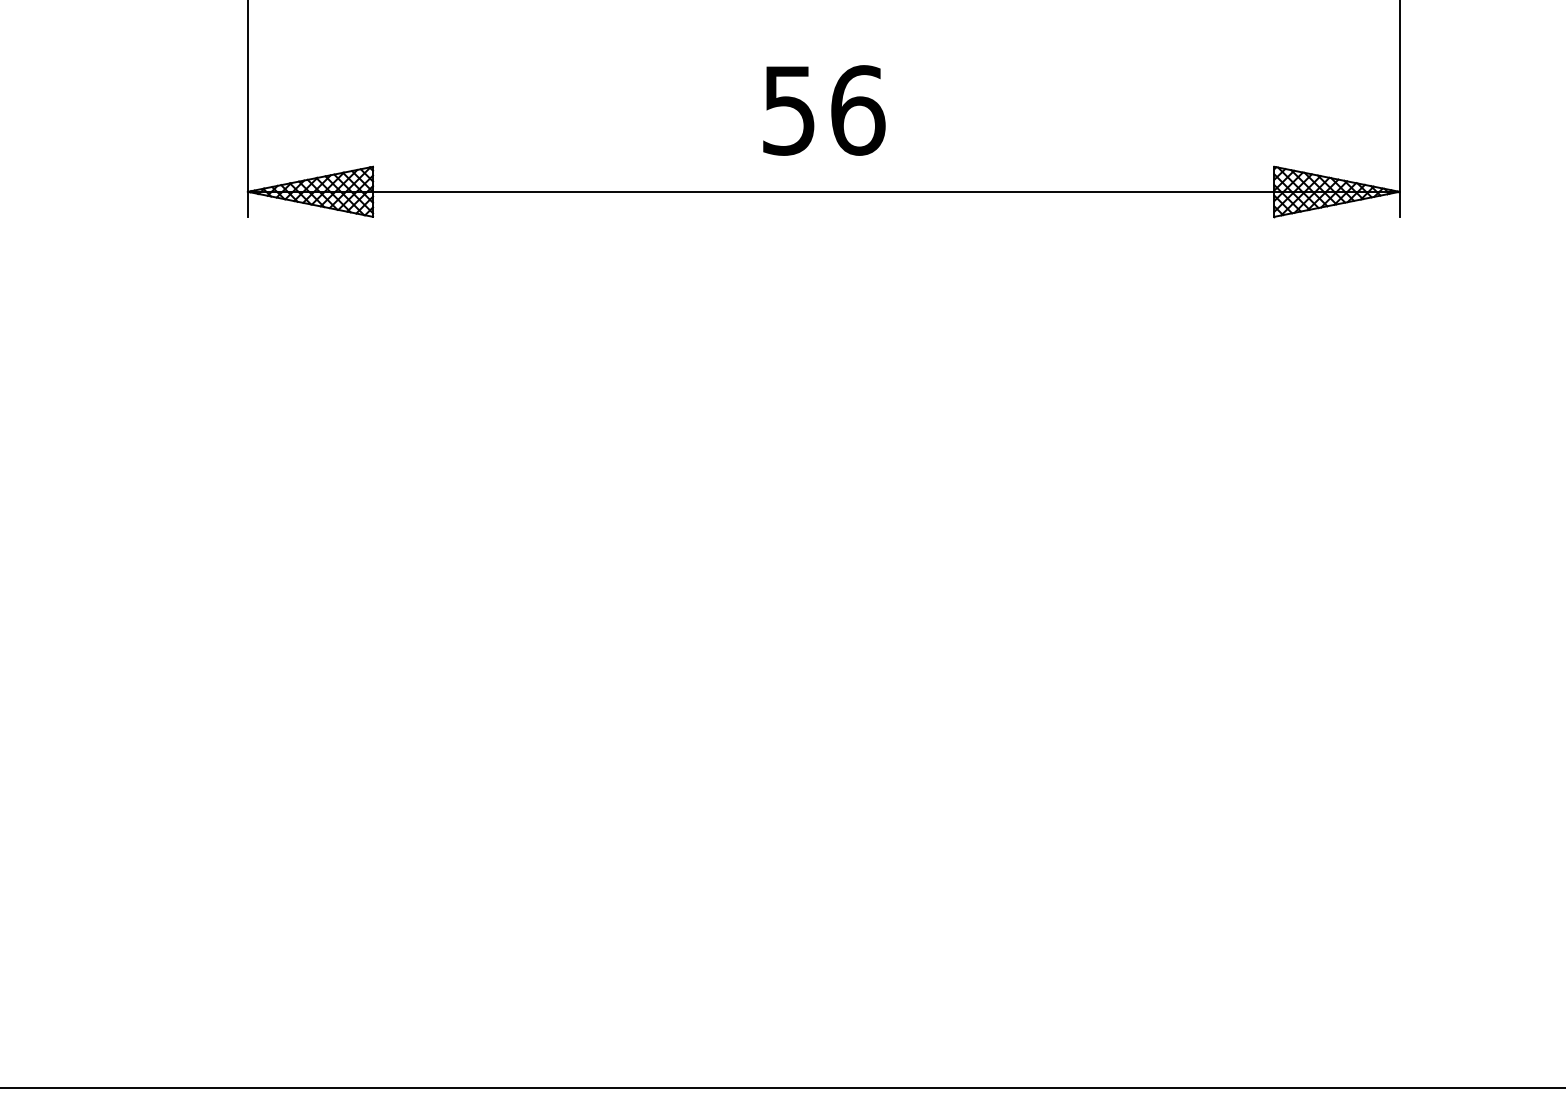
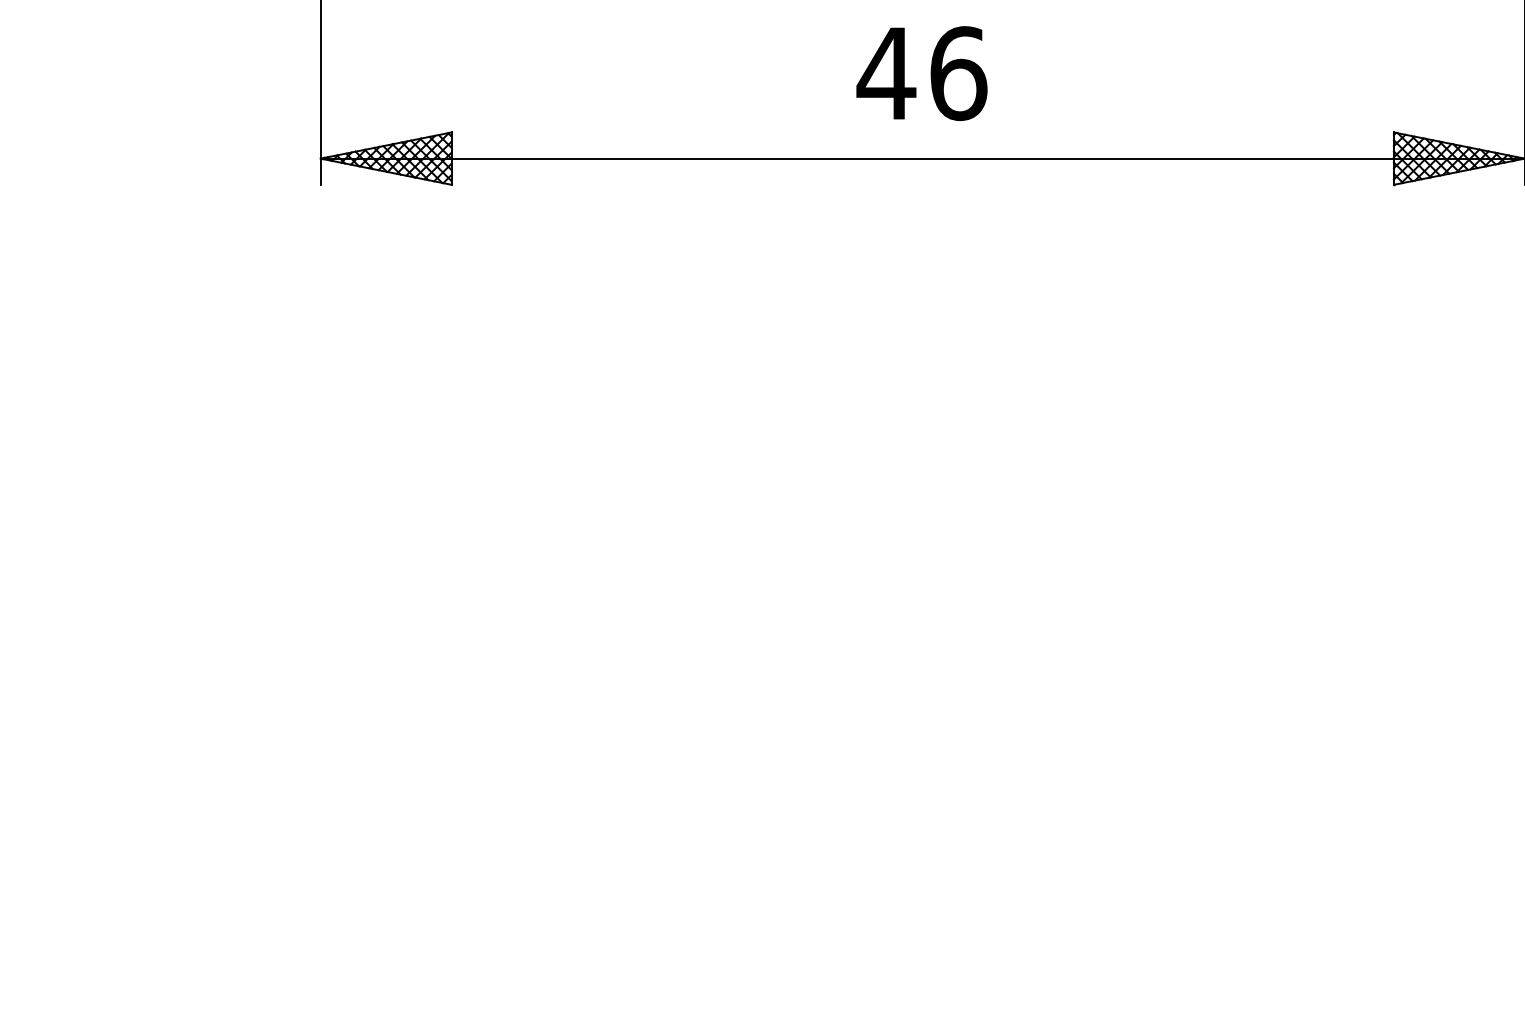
text: (788, 110) -> (885, 73), 56 -> 46

